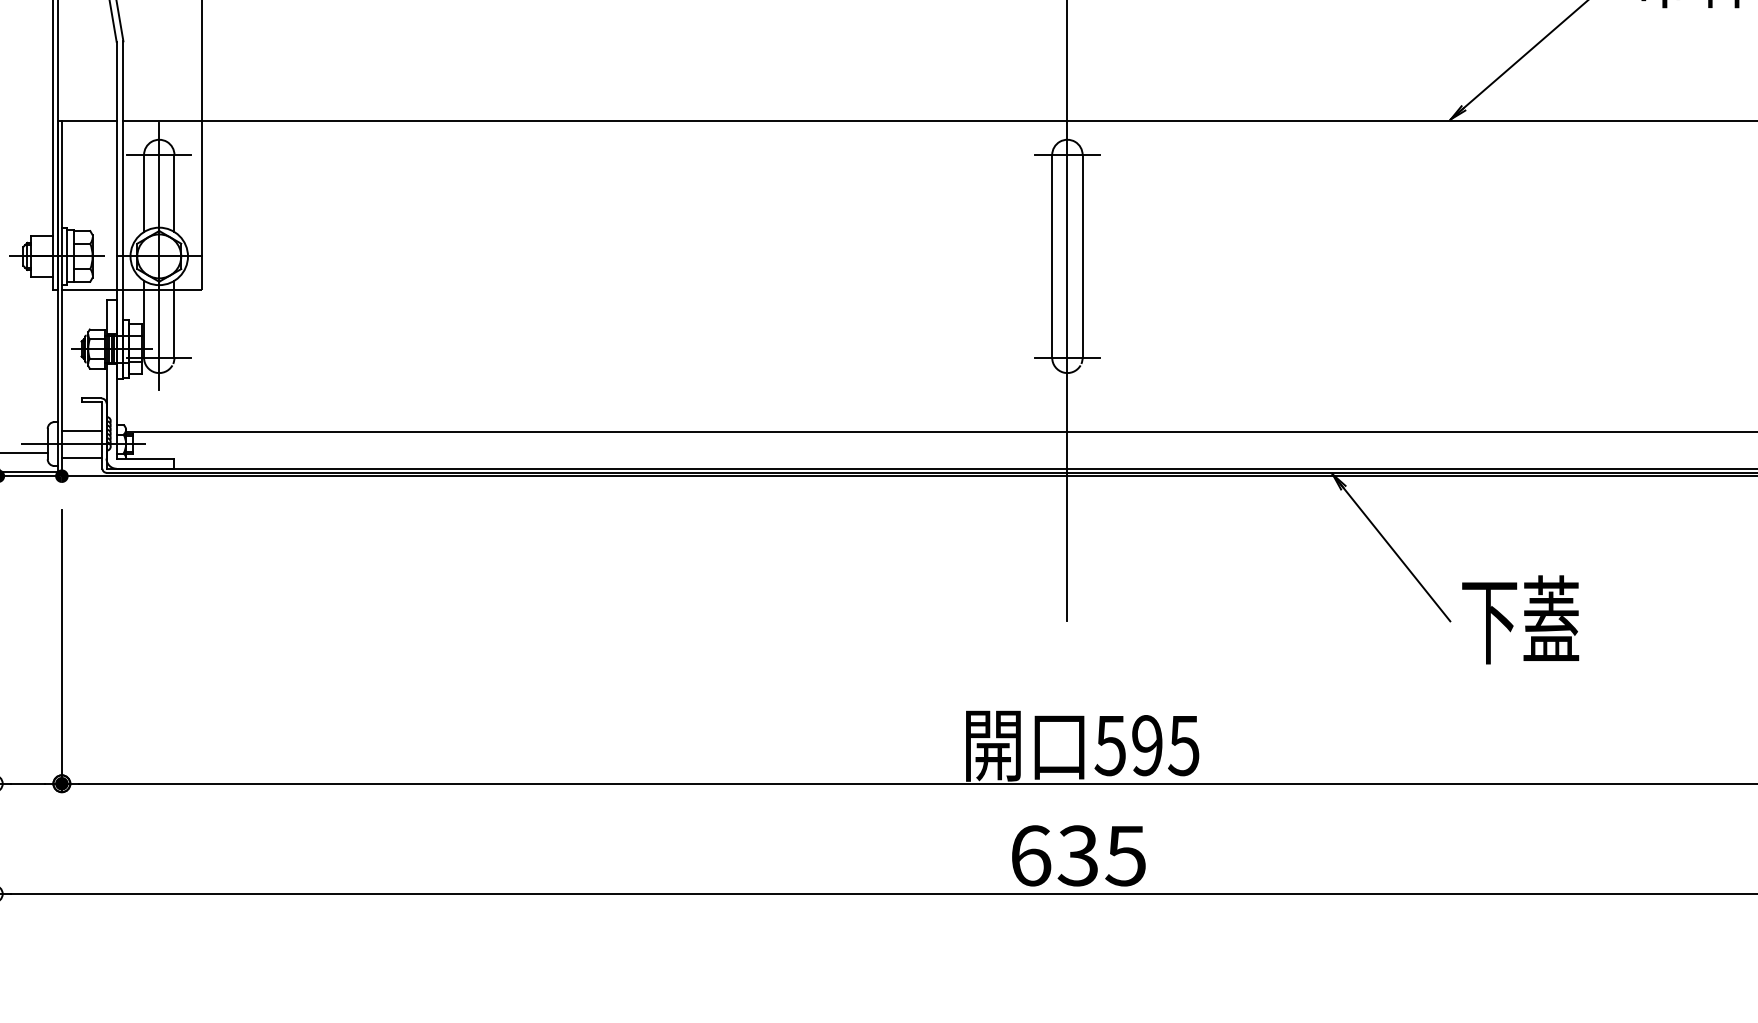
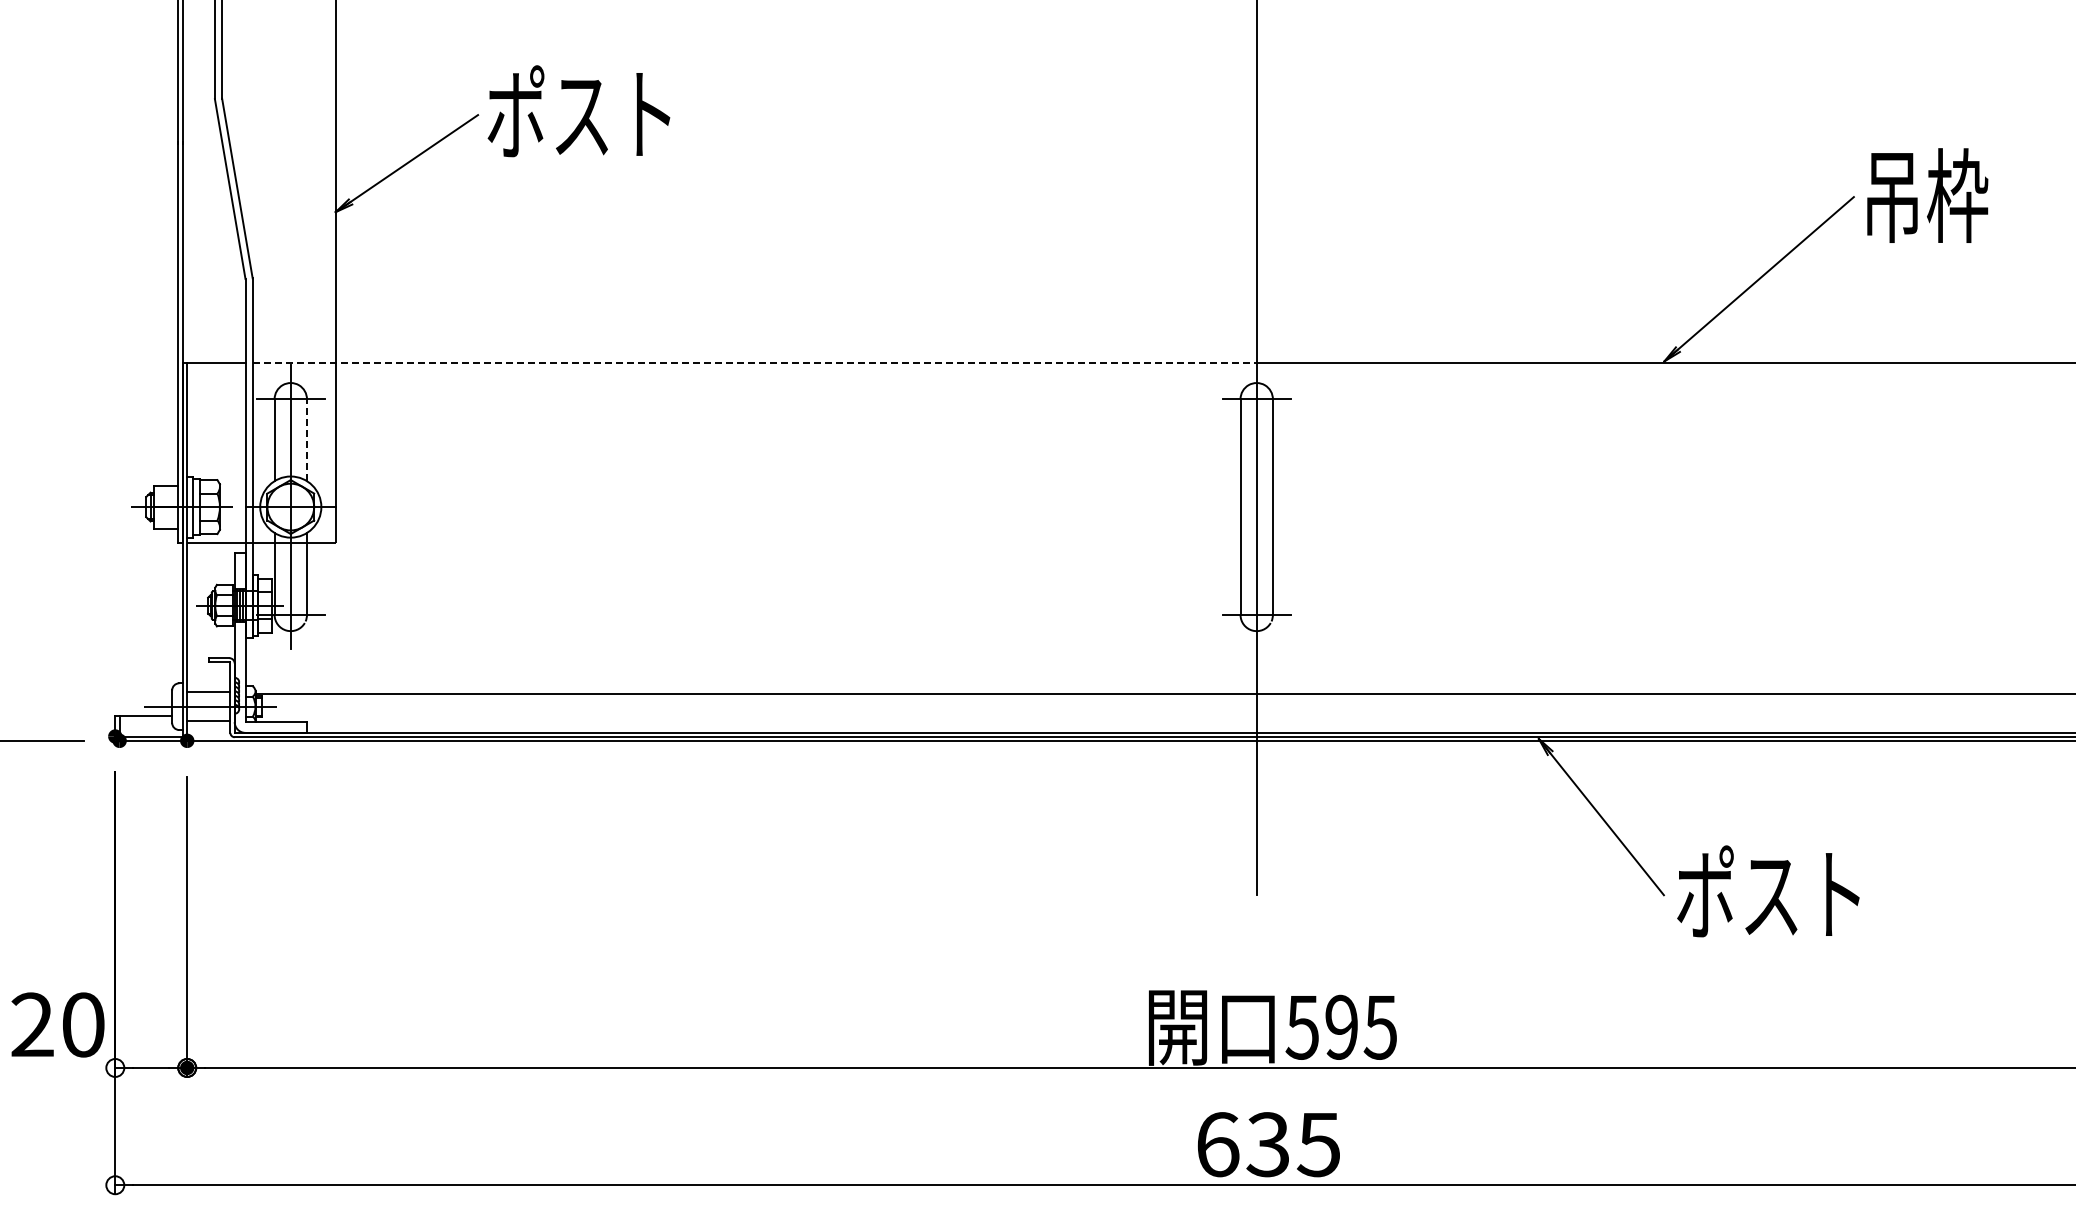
line: (596, 121) -> (755, 363), solid -> dashed
line: (174, 193) -> (306, 440), solid -> dashed
text: (1547, 618) -> (1767, 892), 下蓋 -> ポスト

